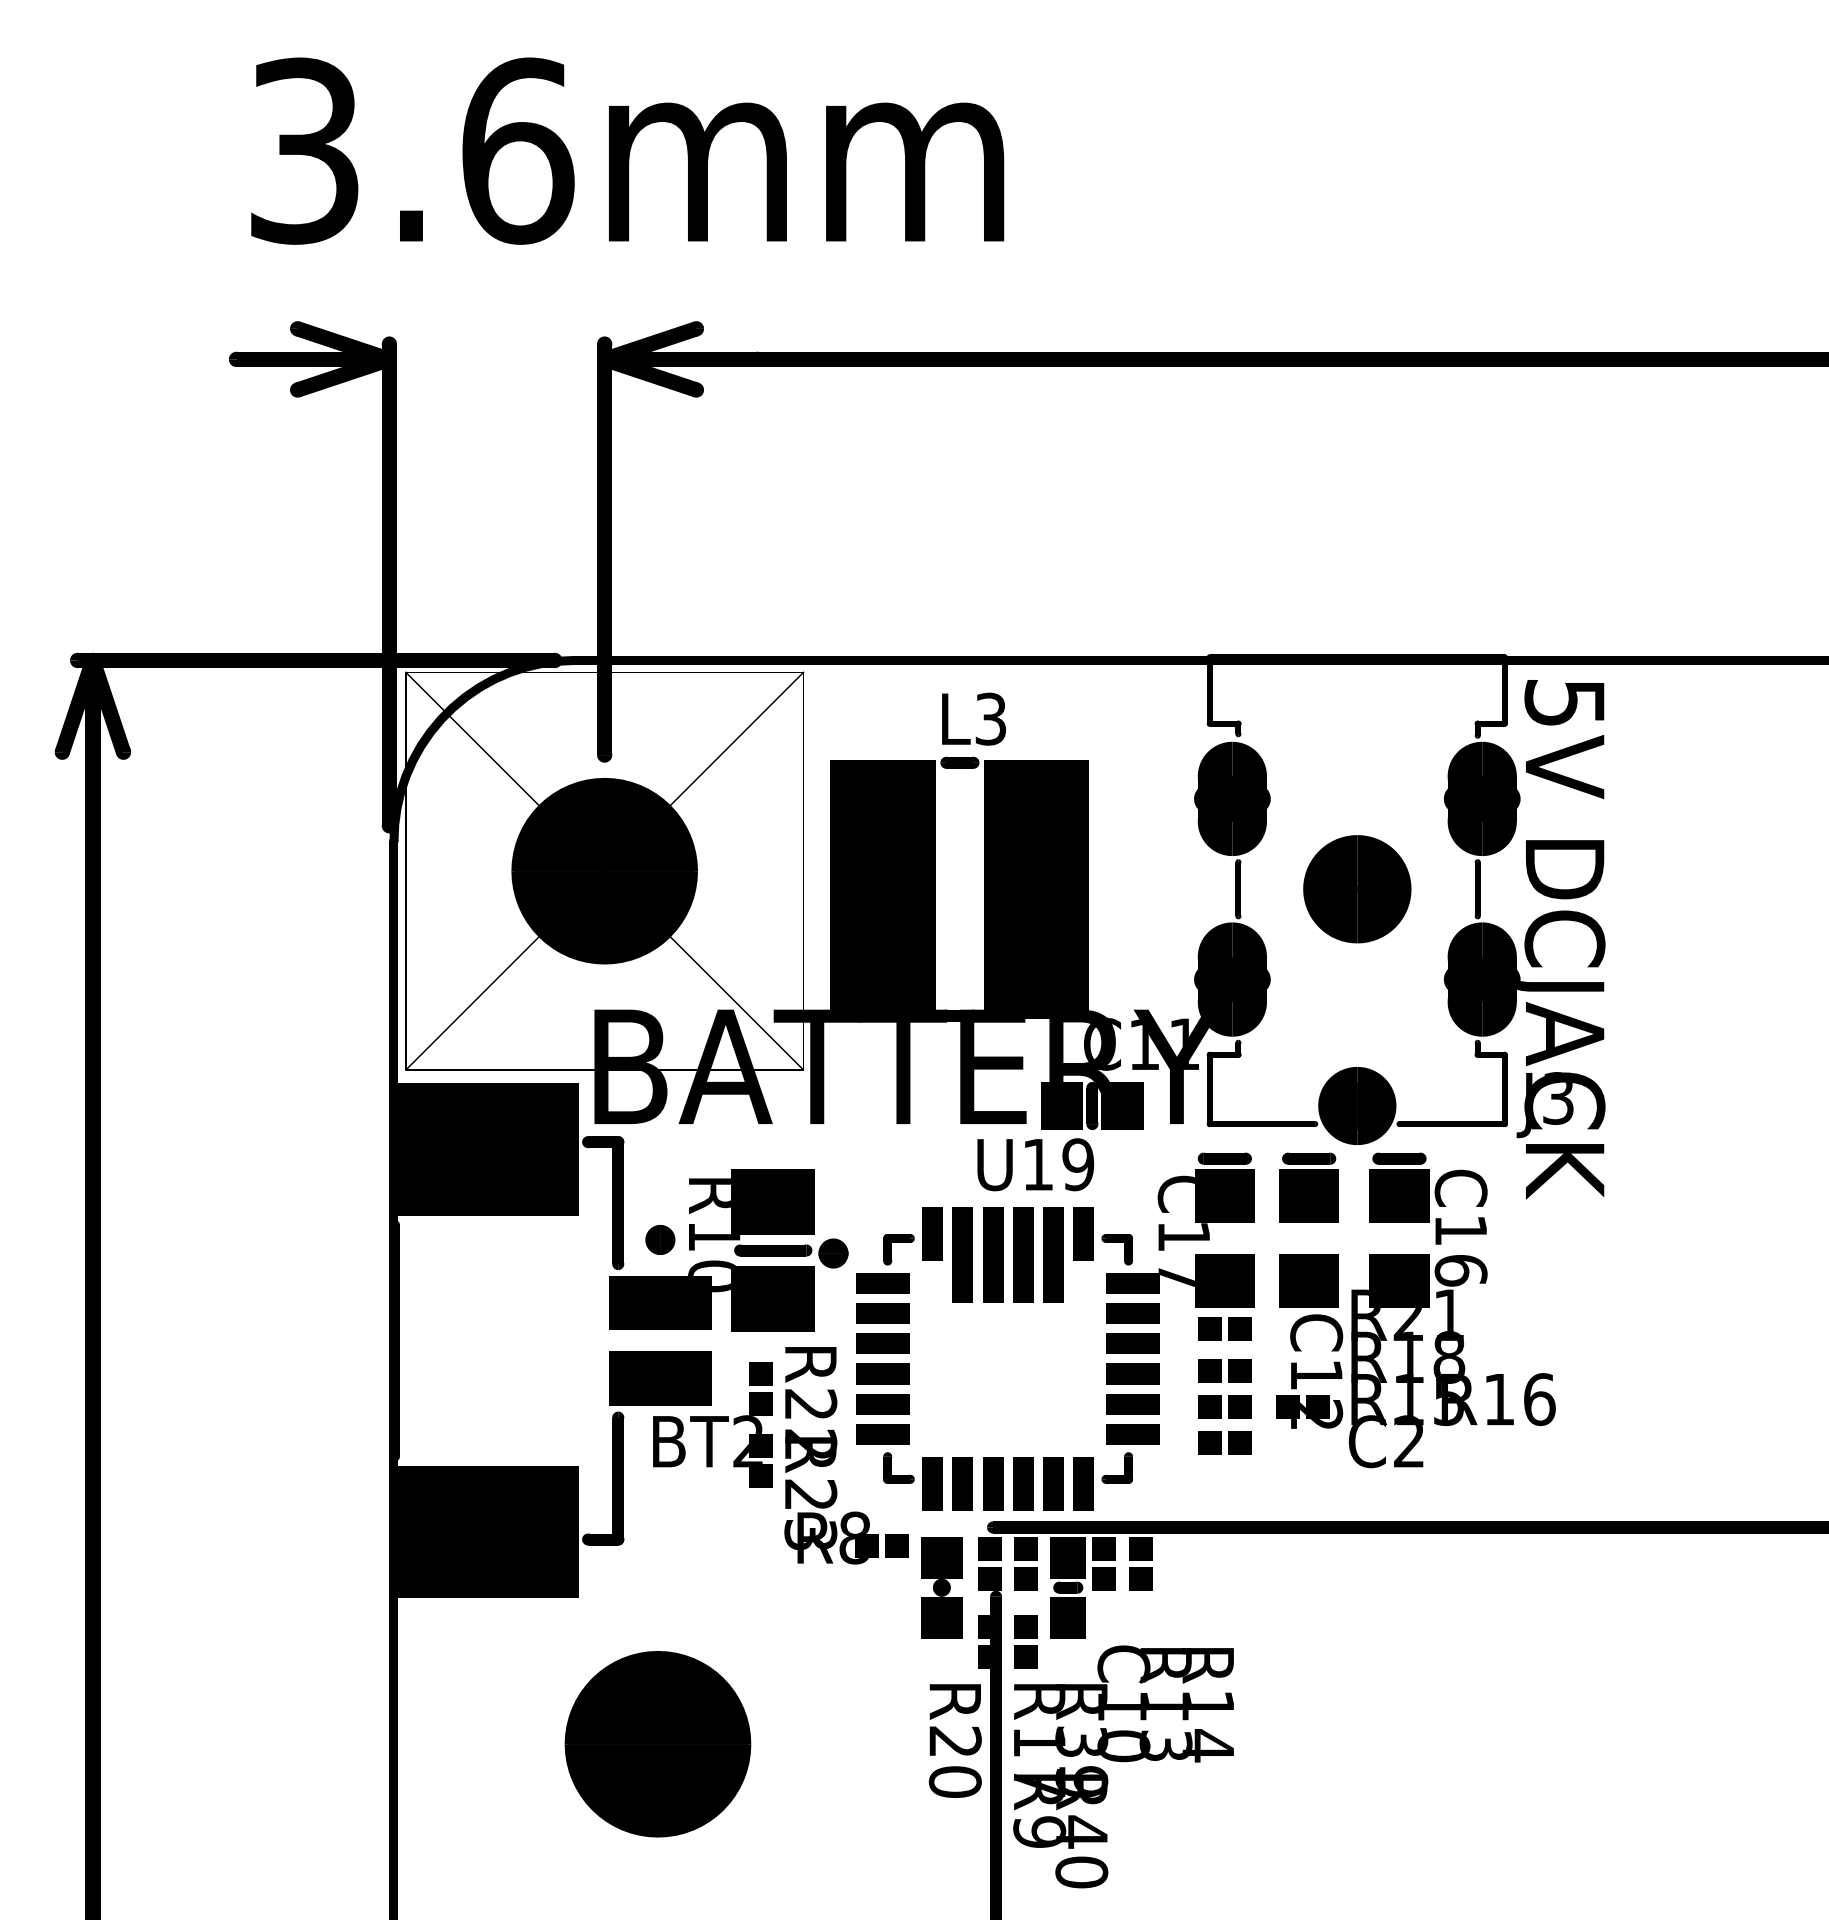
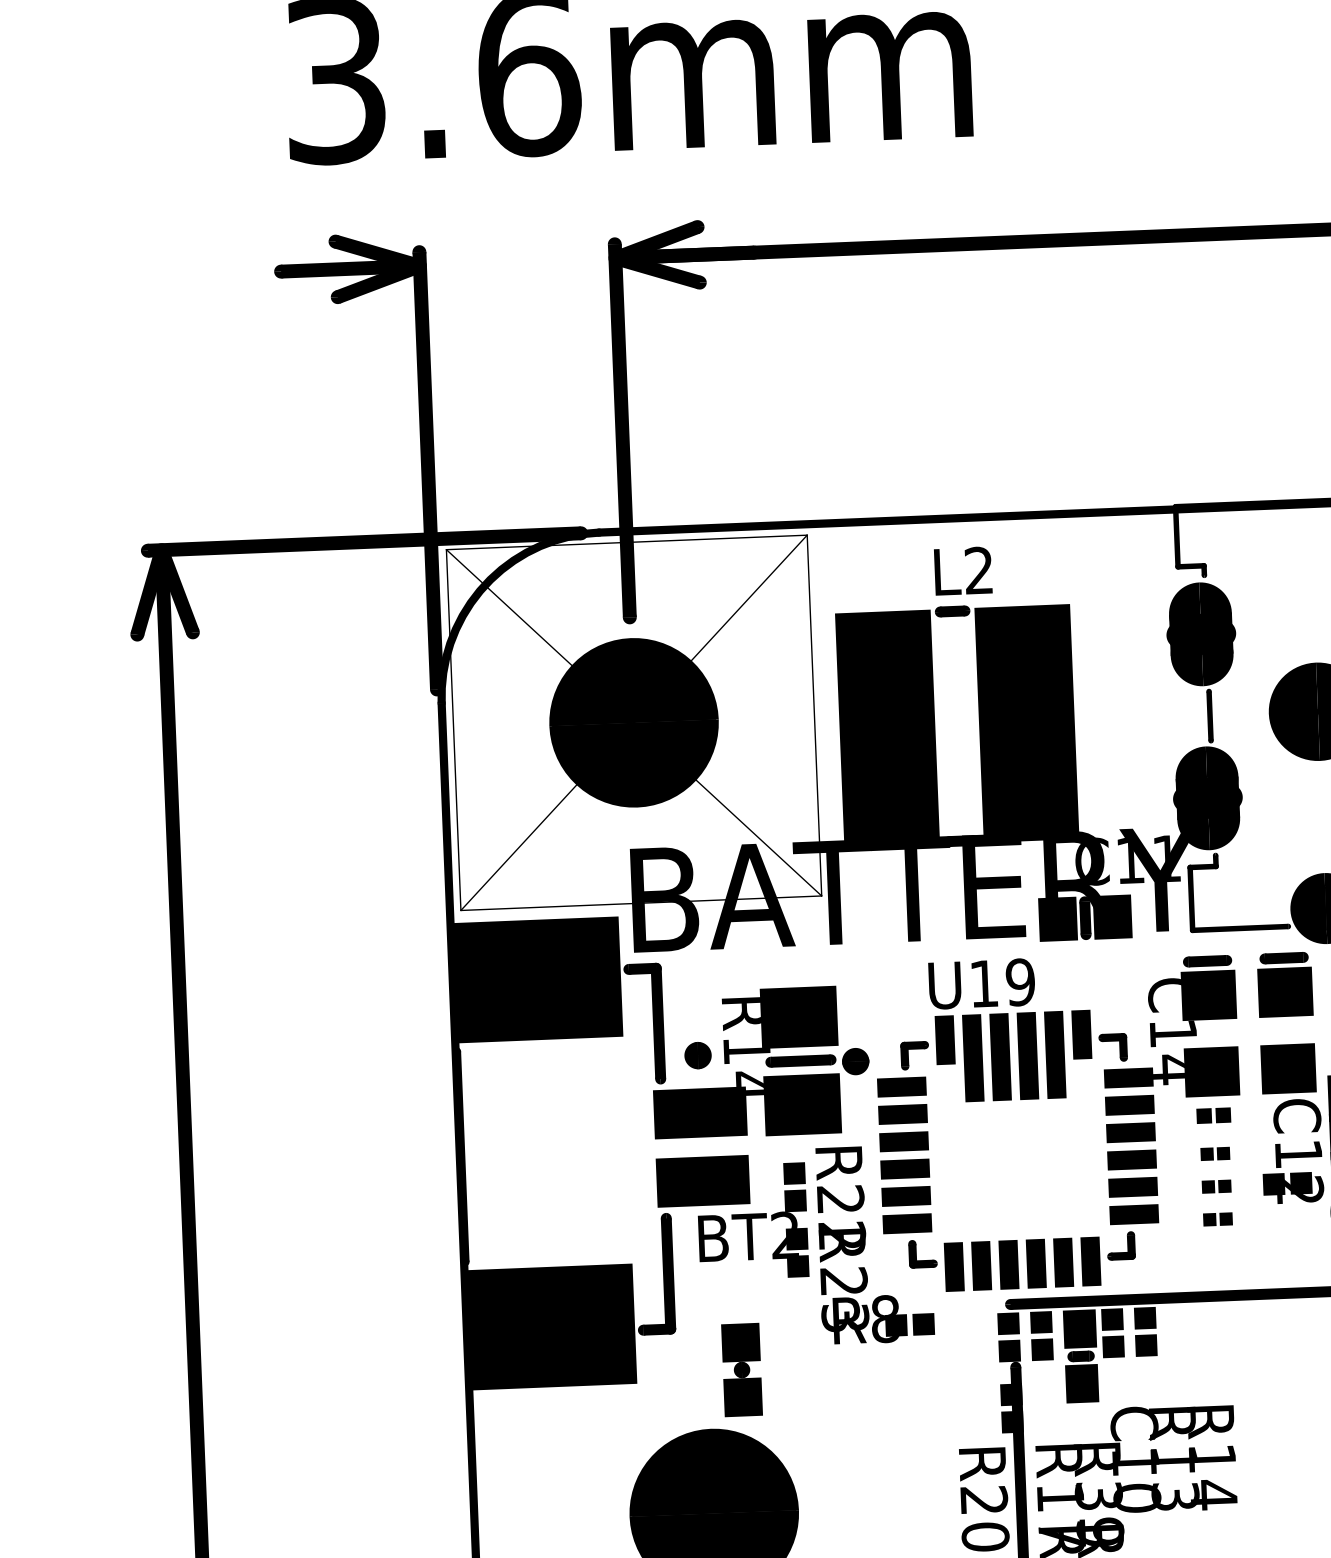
text: (990, 718) -> (978, 570), L3 -> L2
text: (1035, 1164) -> (981, 983), moved
text: (711, 1275) -> (745, 1085), R10 -> R14
text: (1176, 1276) -> (1167, 1069), C17 -> C14
part: (1224, 1328) -> (1213, 1115), size x0.7
part: (1224, 1370) -> (1214, 1153), size x0.6
part: (1224, 1406) -> (1216, 1186), size x0.6
part: (1224, 1442) -> (1217, 1218), size x0.6
part: (941, 1587) -> (741, 1369), moved
part: (1025, 1641) -> (1044, 1406), removed

